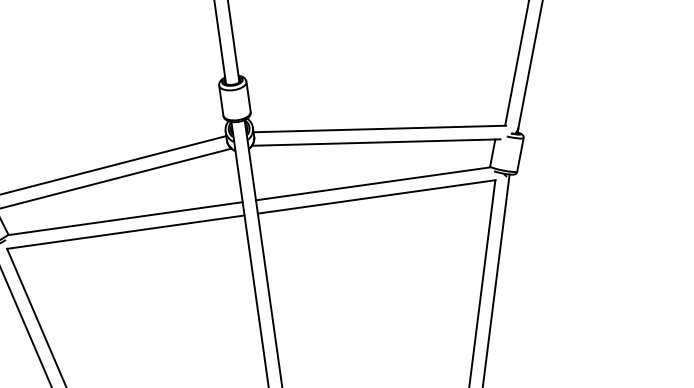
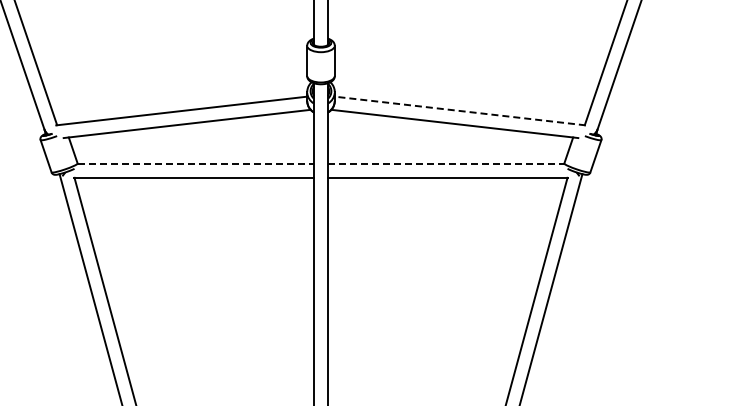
line: (378, 128) -> (459, 110), solid -> dashed
line: (373, 183) -> (446, 164), solid -> dashed
line: (126, 218) -> (196, 164), solid -> dashed

